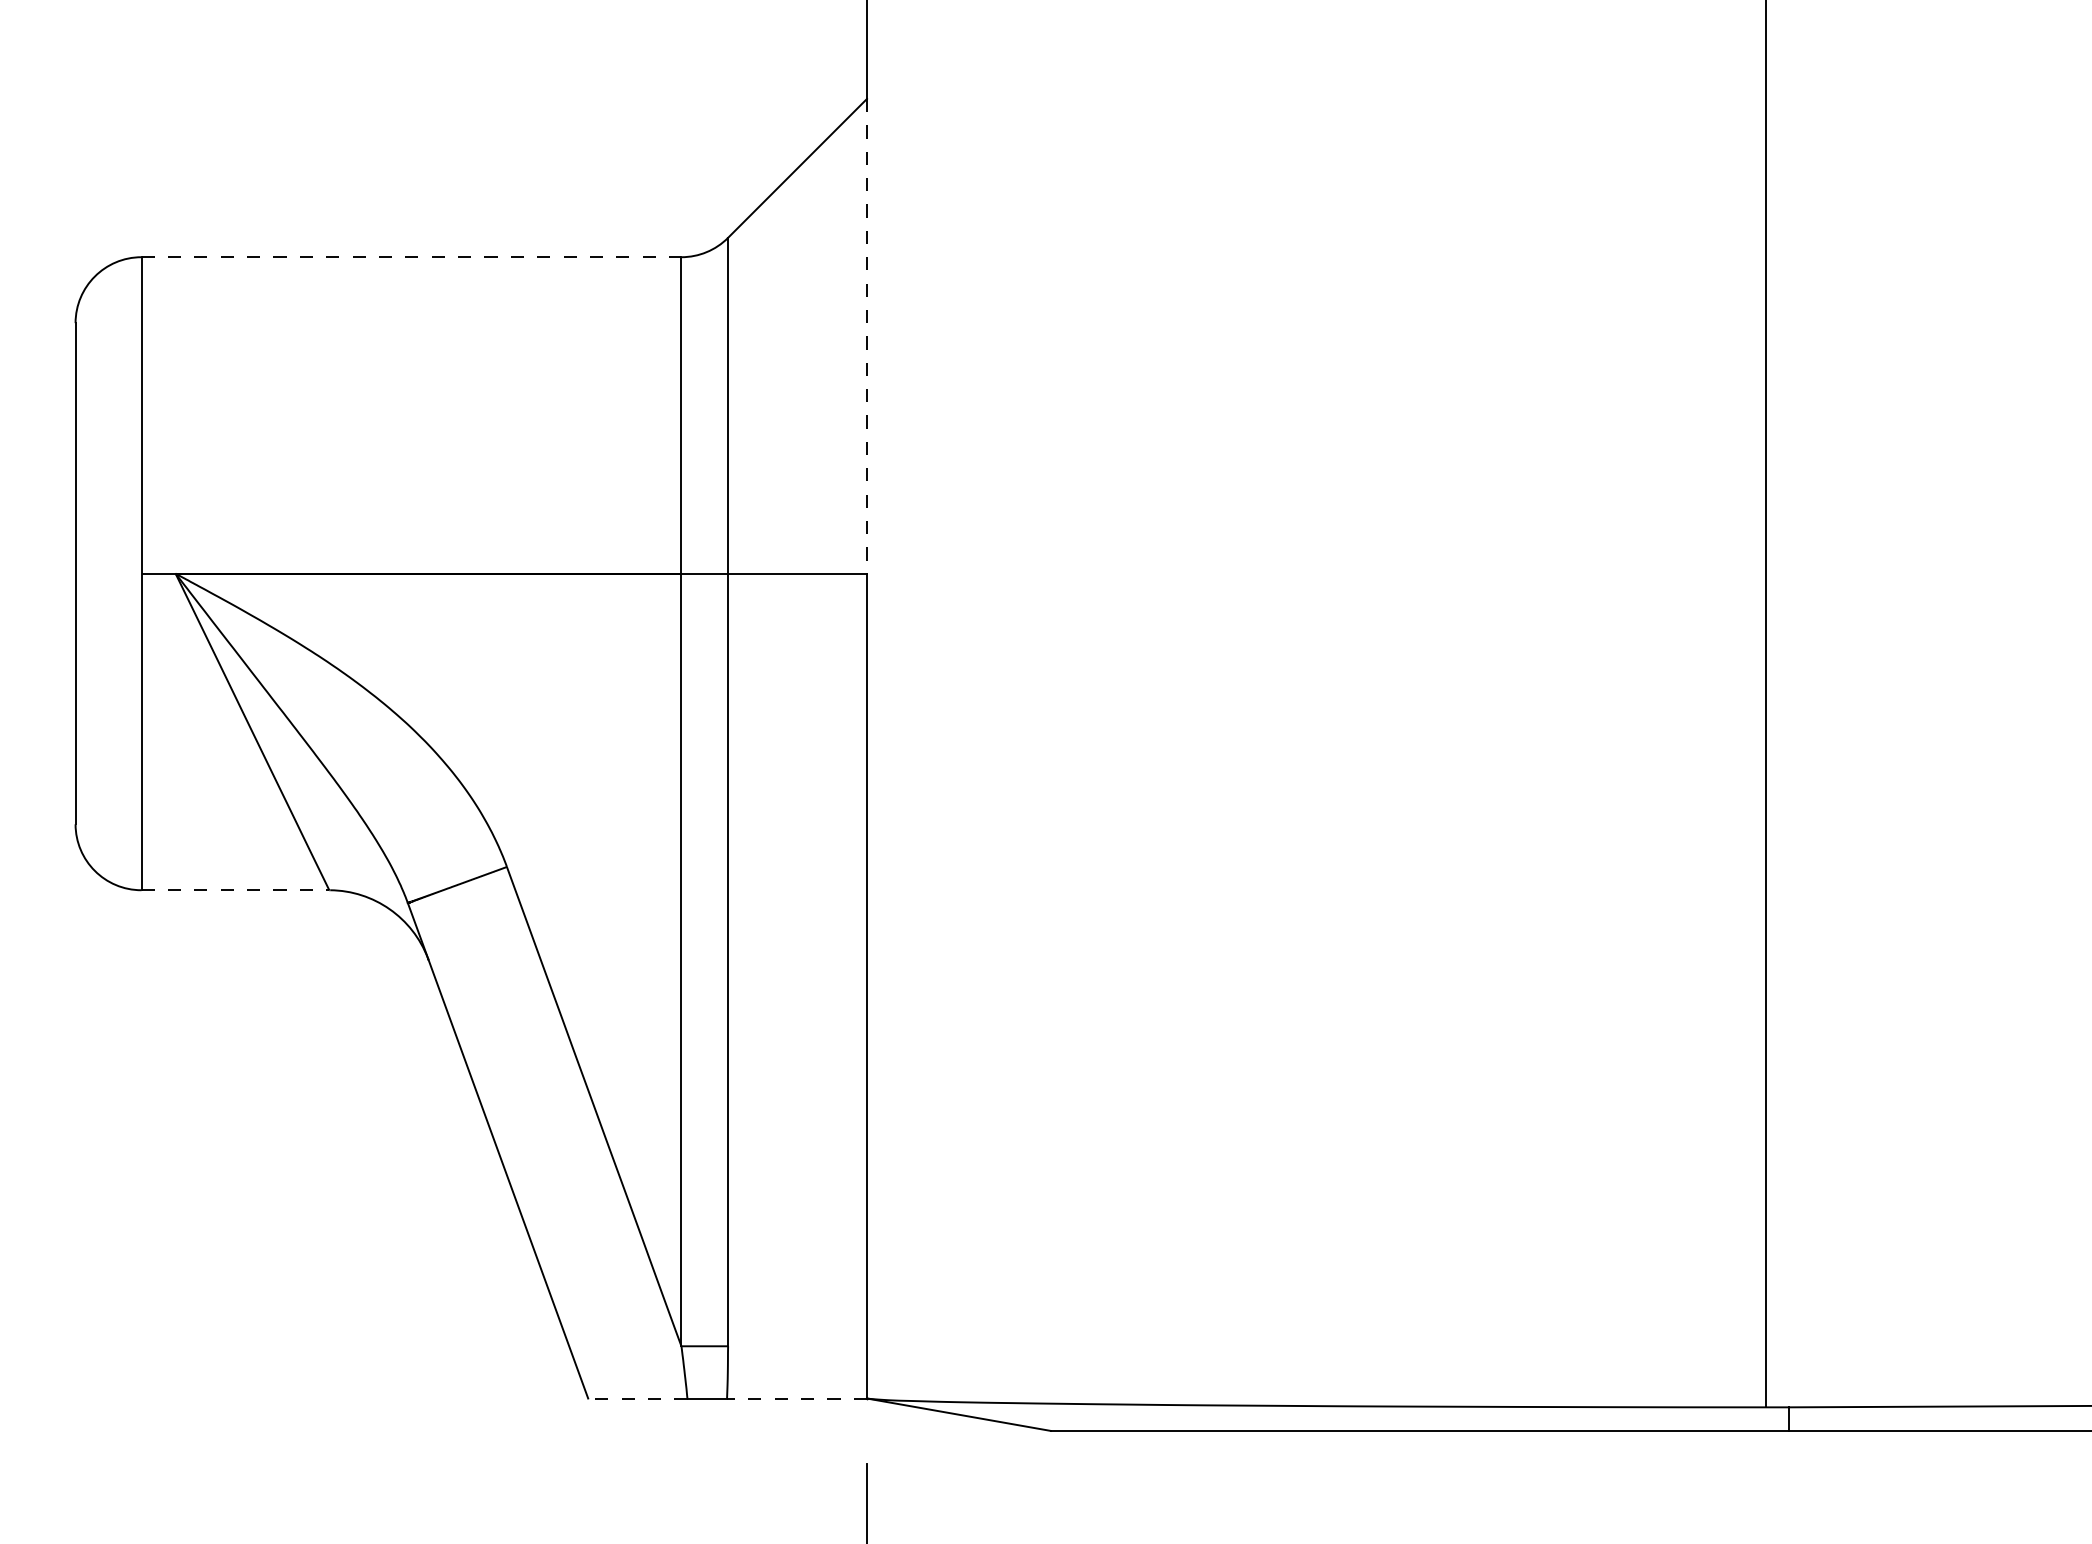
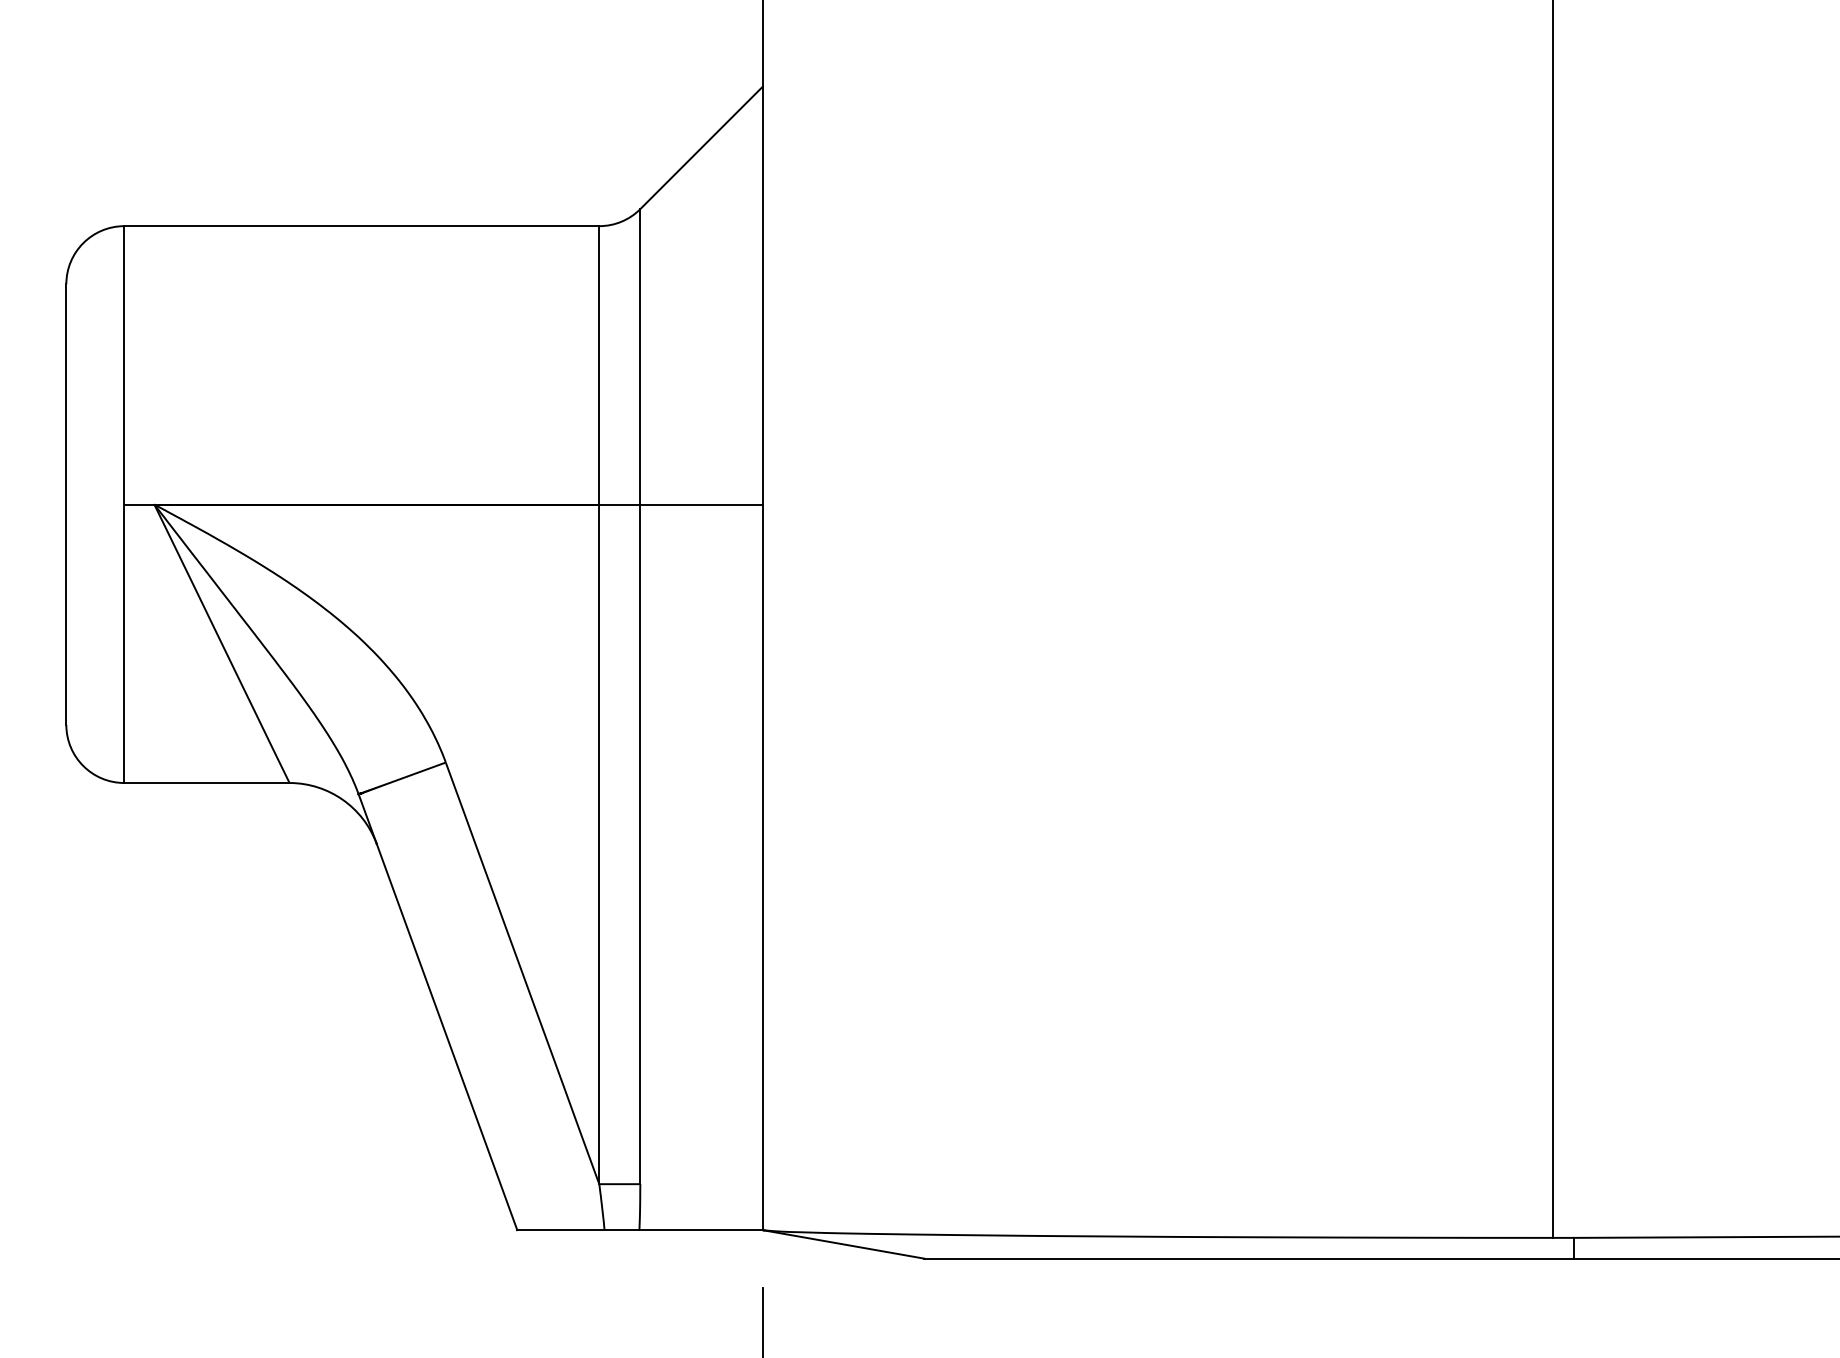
line: (412, 257) -> (362, 226), dashed -> solid
line: (866, 336) -> (762, 295), dashed -> solid
line: (234, 890) -> (206, 783), dashed -> solid
line: (637, 1398) -> (560, 1230), dashed -> solid
line: (796, 1398) -> (700, 1230), dashed -> solid

